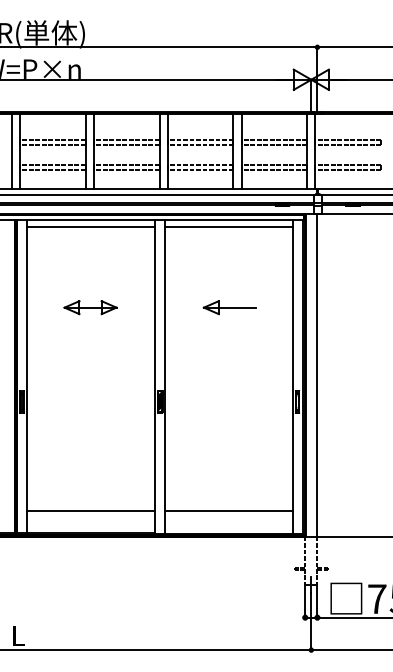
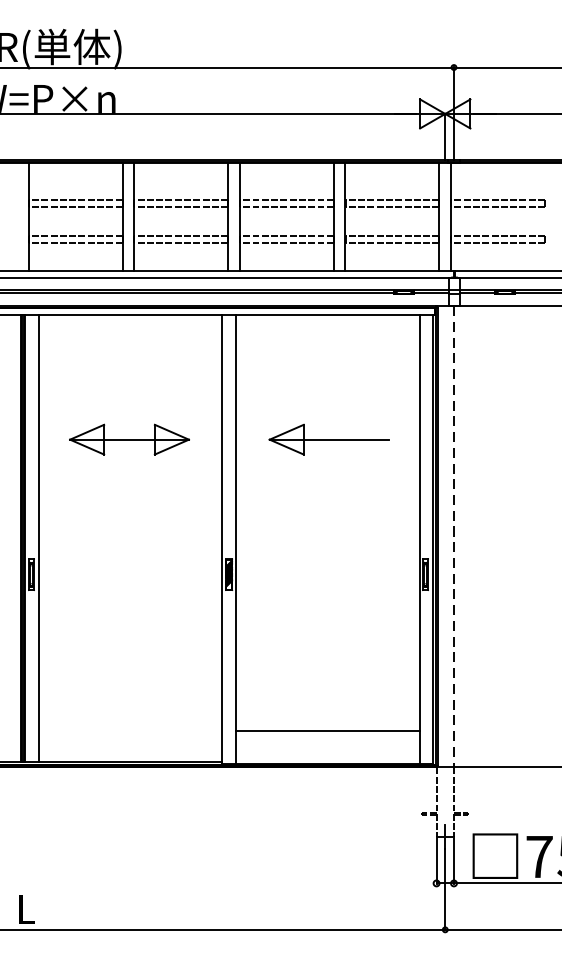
line: (11, 151) -> (16, 216), removed
line: (90, 227) -> (129, 325), removed
line: (229, 227) -> (328, 325), removed
part: (90, 307) -> (129, 439), size x1.6
part: (229, 307) -> (328, 439), size x1.6
line: (317, 375) -> (454, 537), solid -> dashed
line: (90, 511) -> (129, 731), removed

